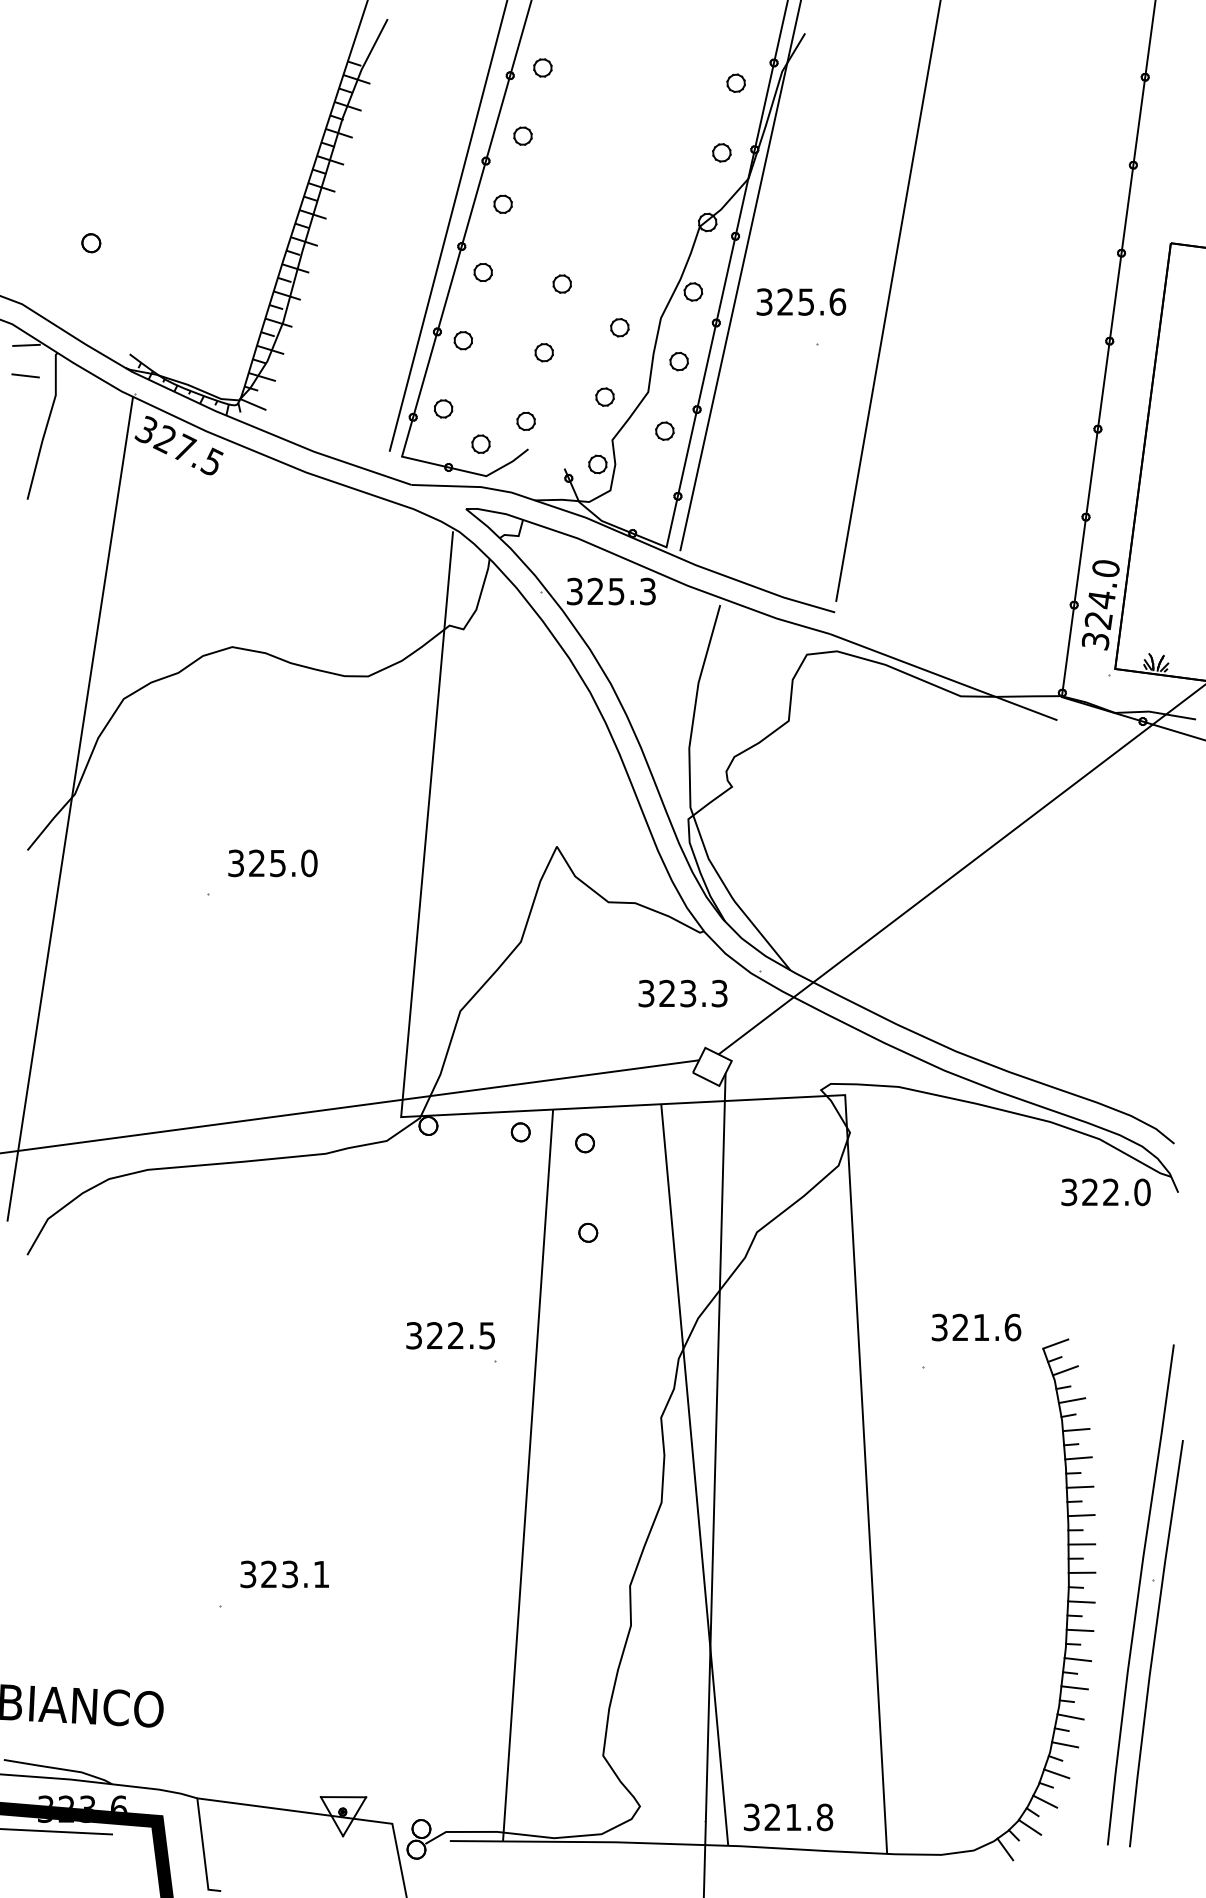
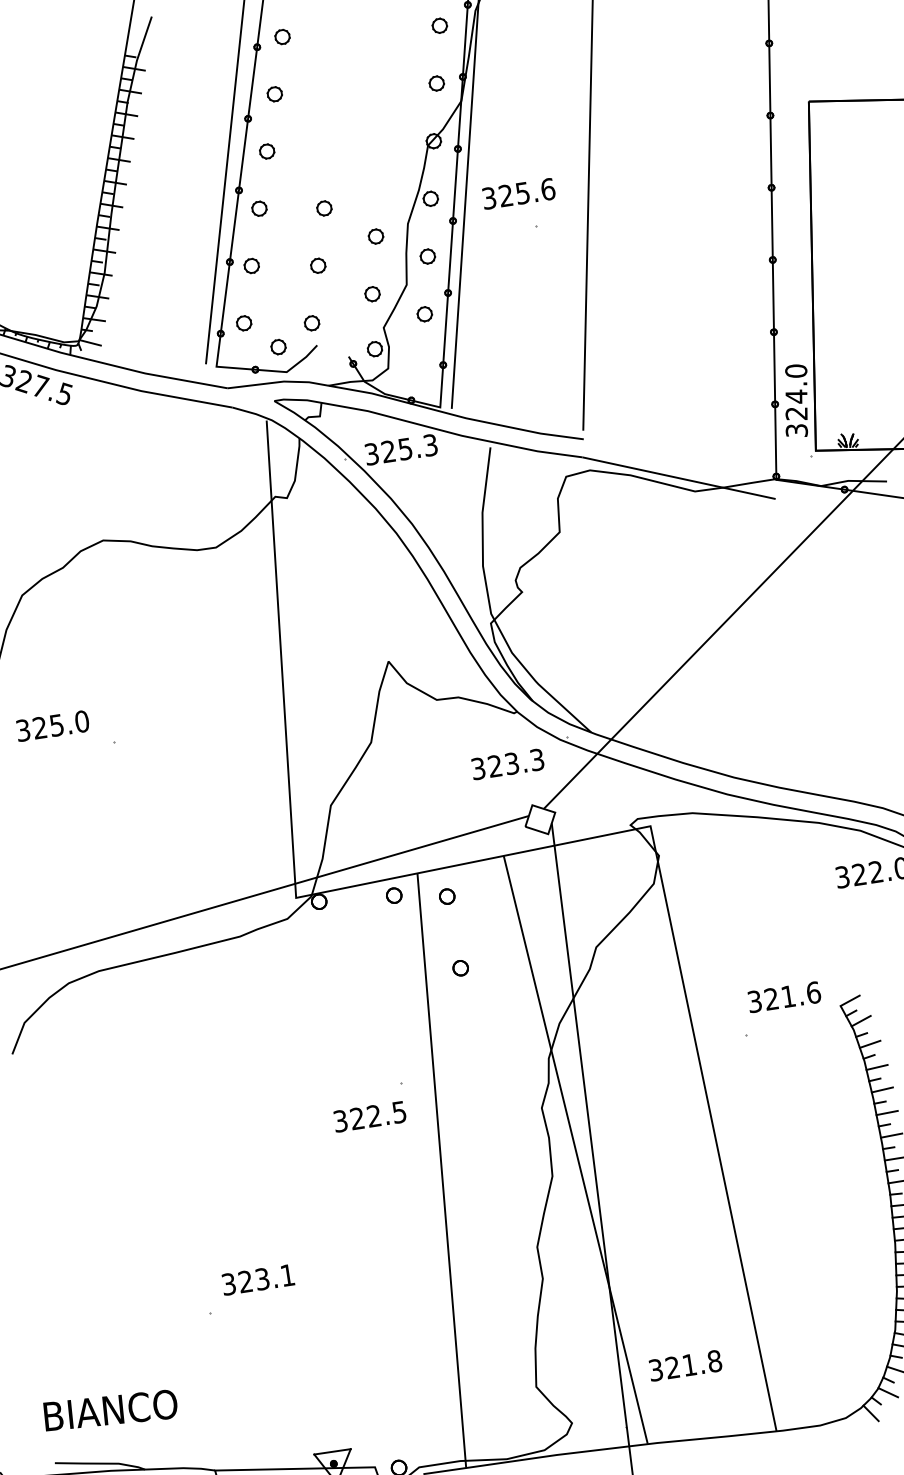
text: (272, 863) -> (52, 726), moved
text: (450, 1335) -> (369, 1116), moved
text: (788, 1817) -> (685, 1365), moved

